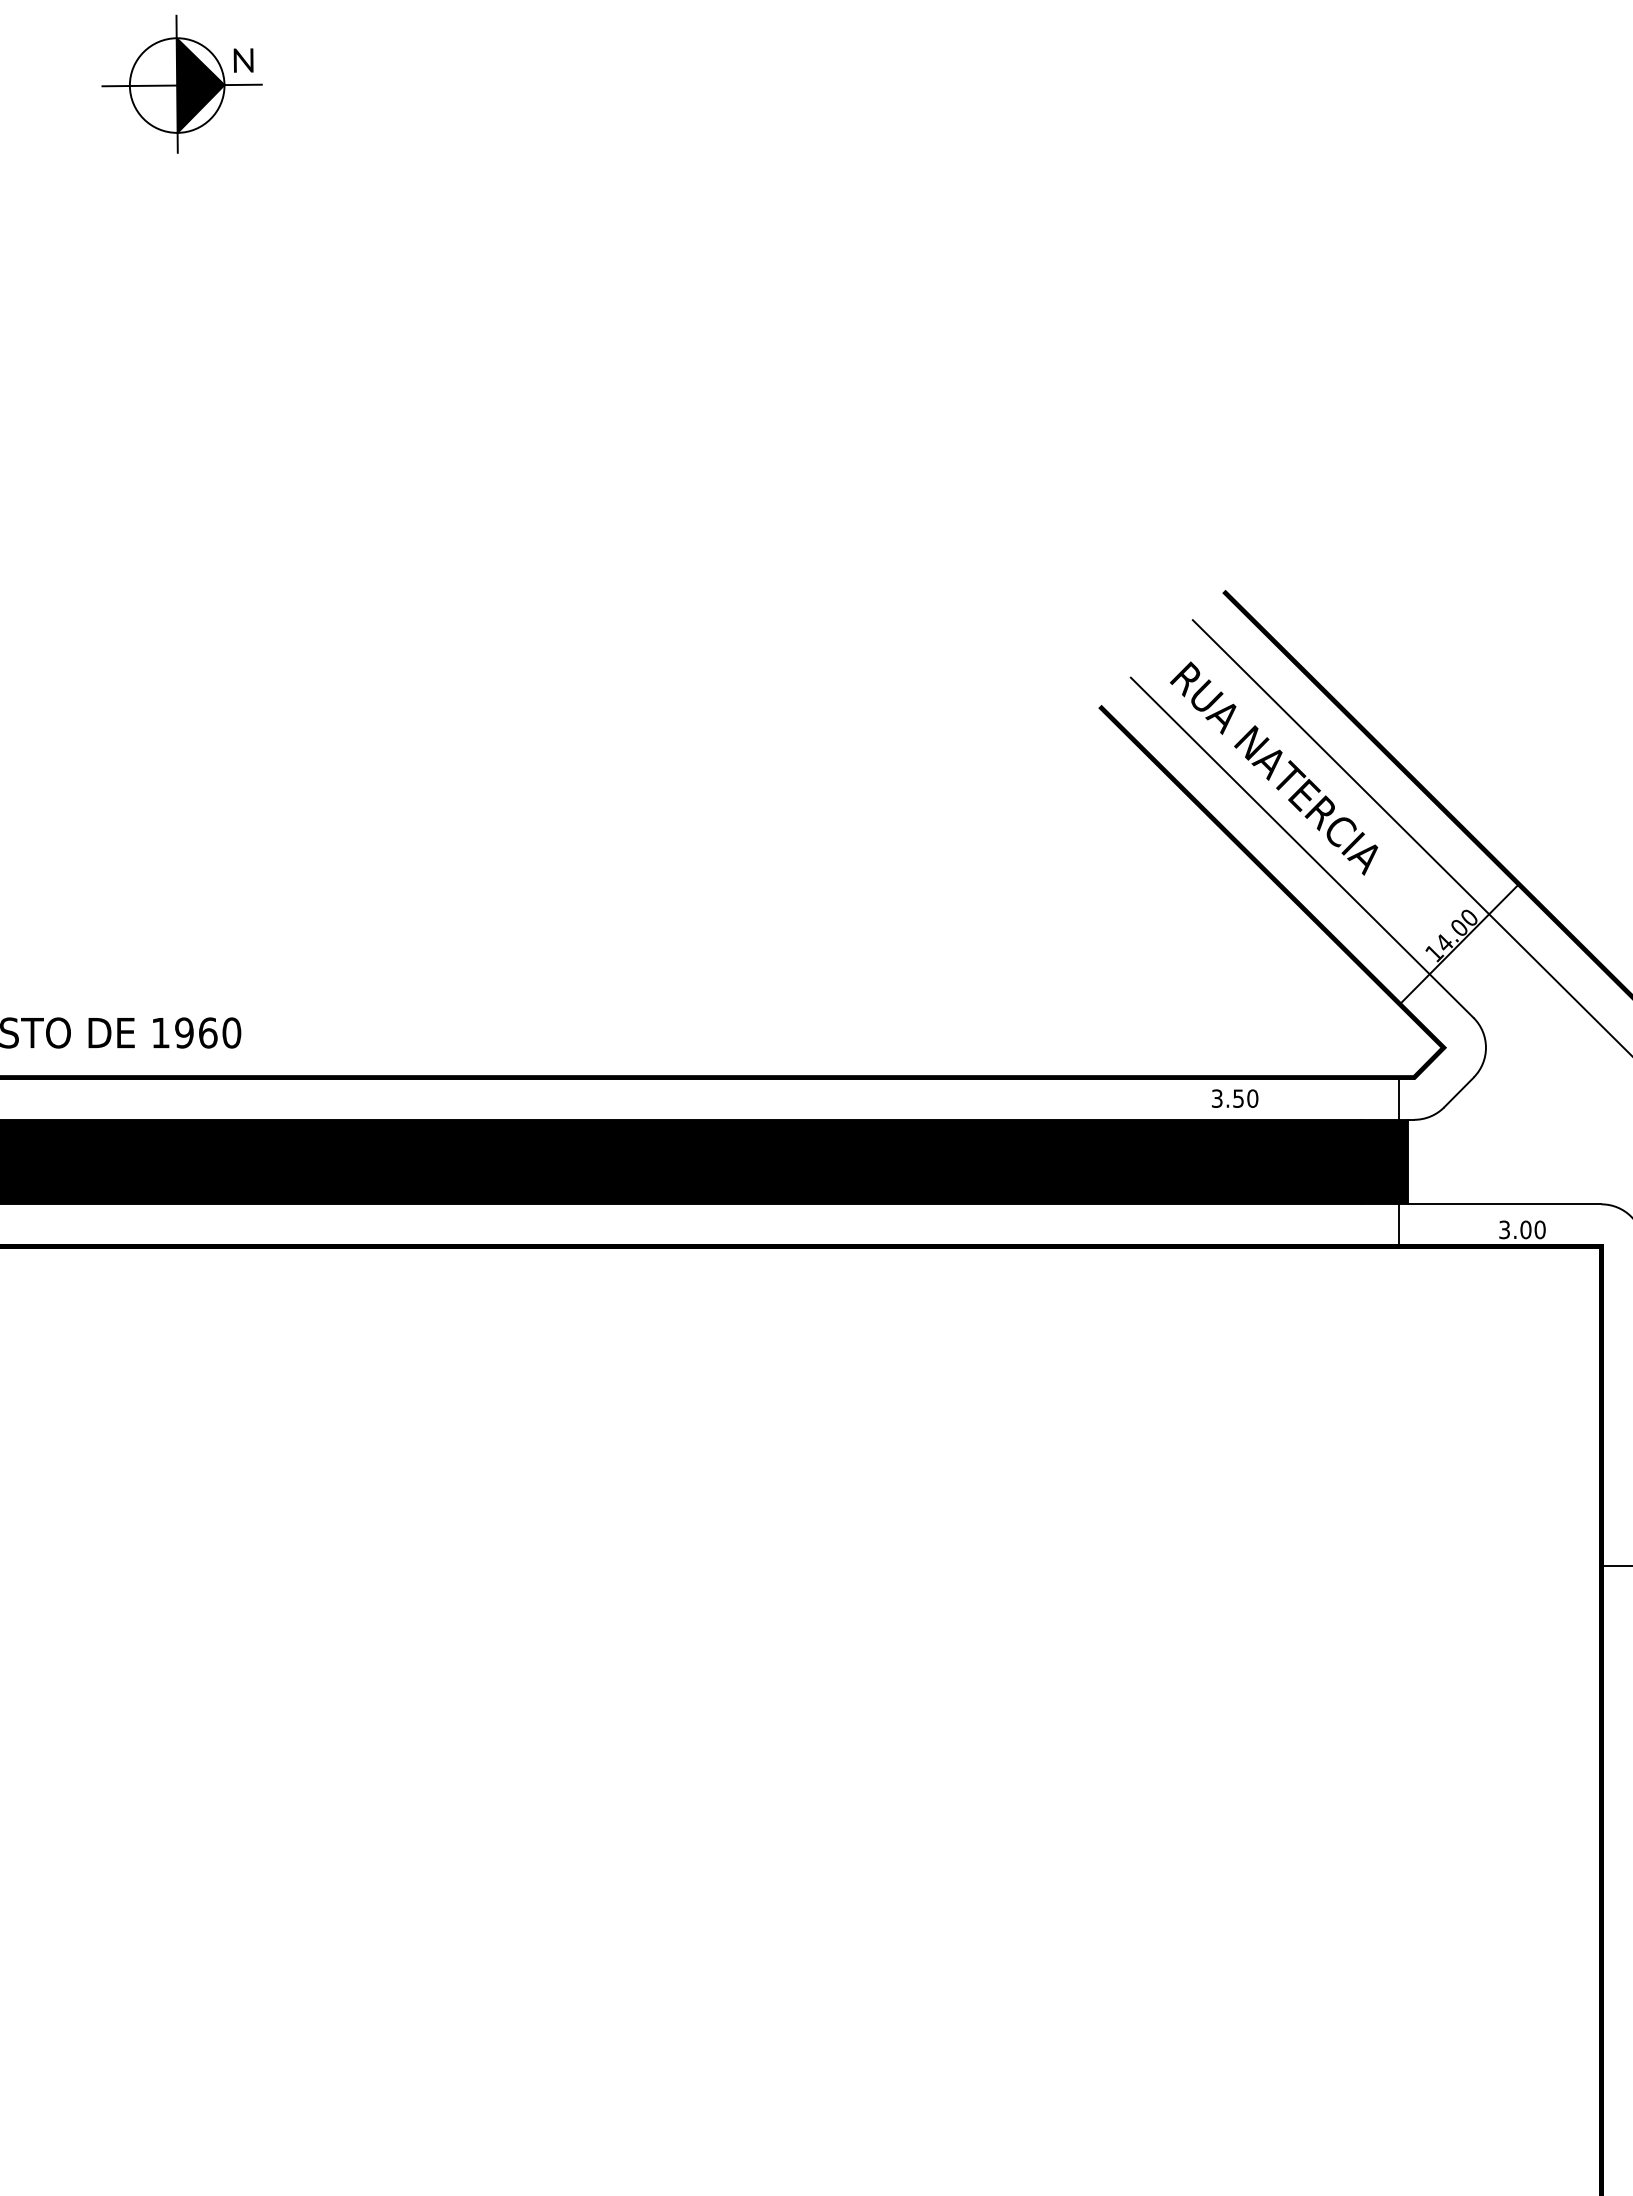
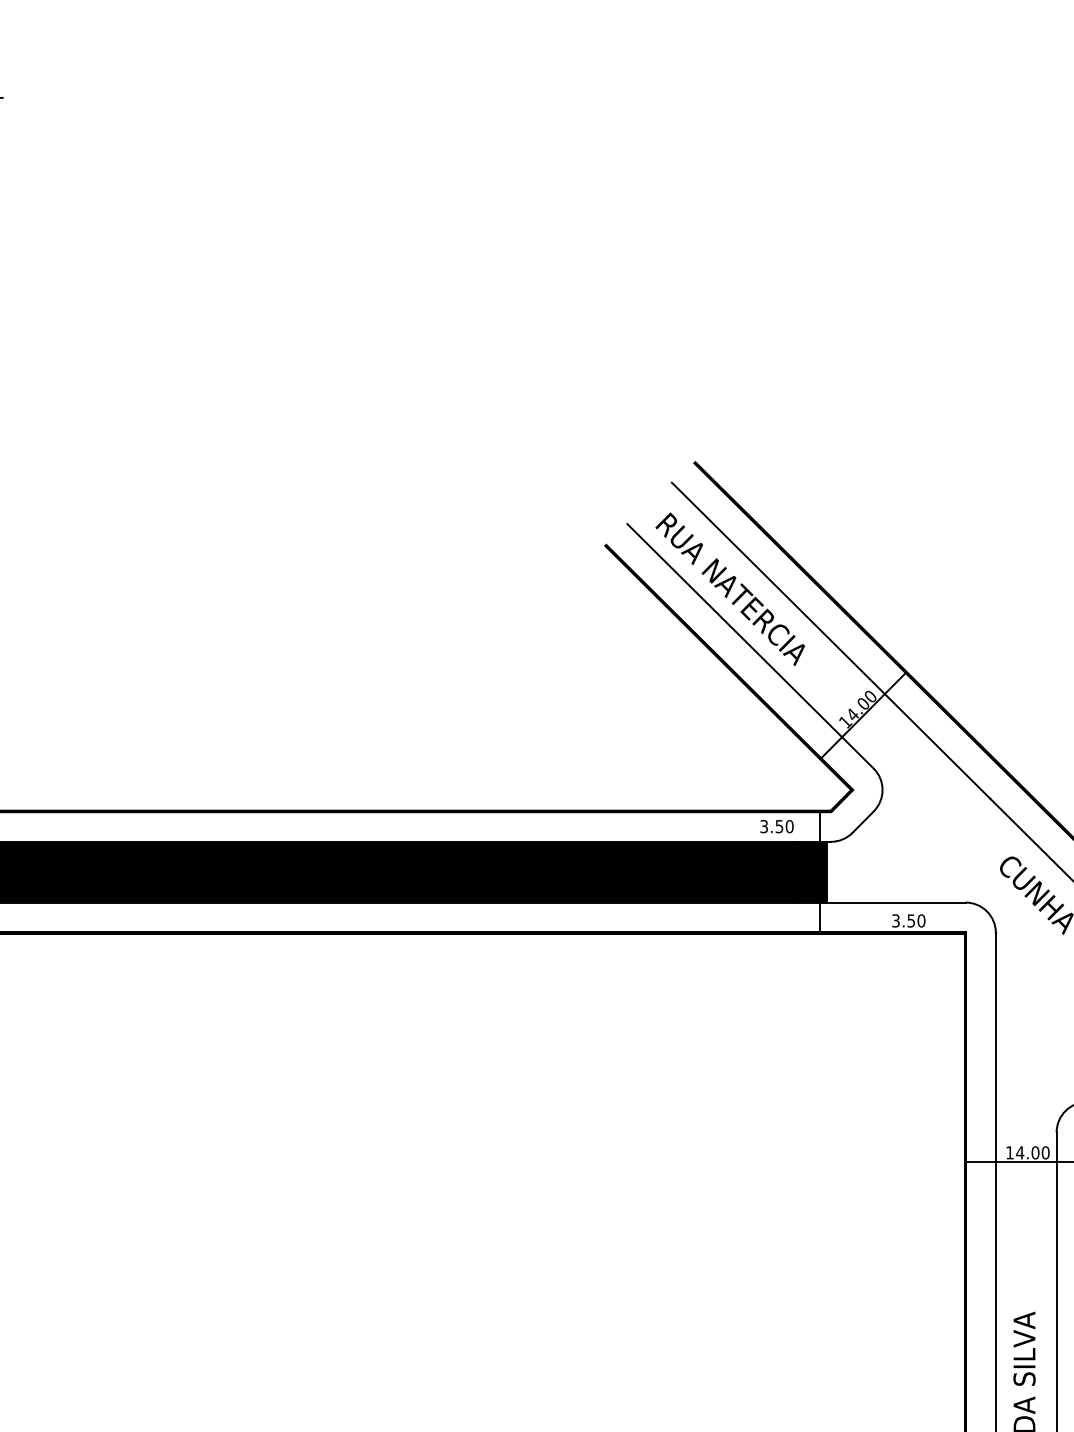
text: (1235, 1098) -> (777, 826), moved
text: (1525, 1229) -> (910, 920), 3.00 -> 3.50

